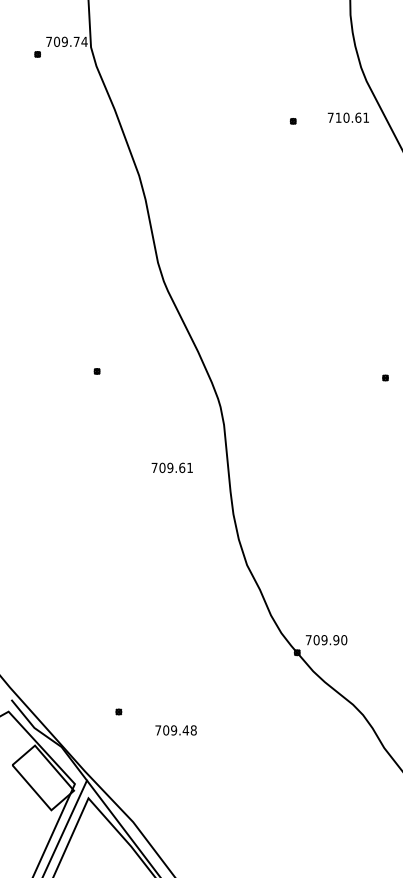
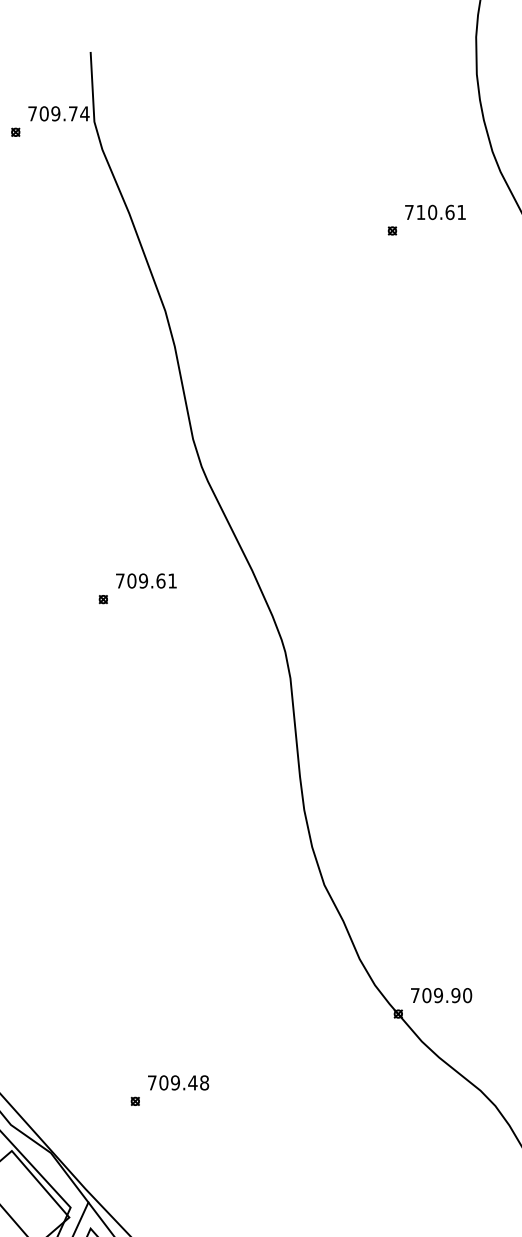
text: (347, 117) -> (434, 211), moved
text: (171, 467) -> (145, 580), moved
text: (175, 730) -> (177, 1083), moved

